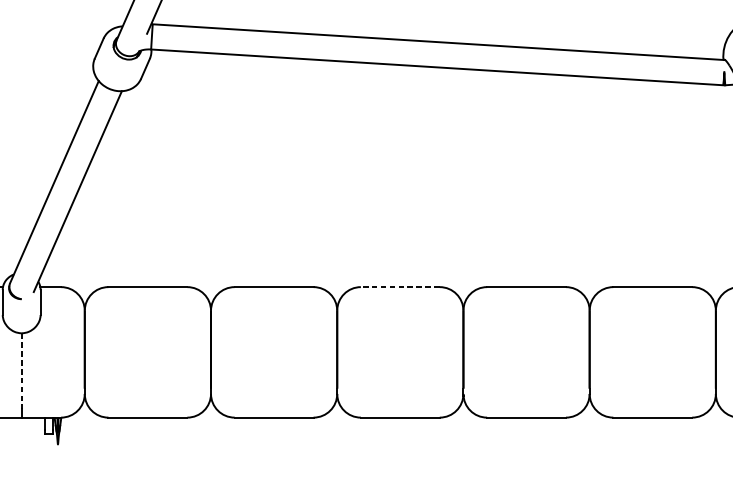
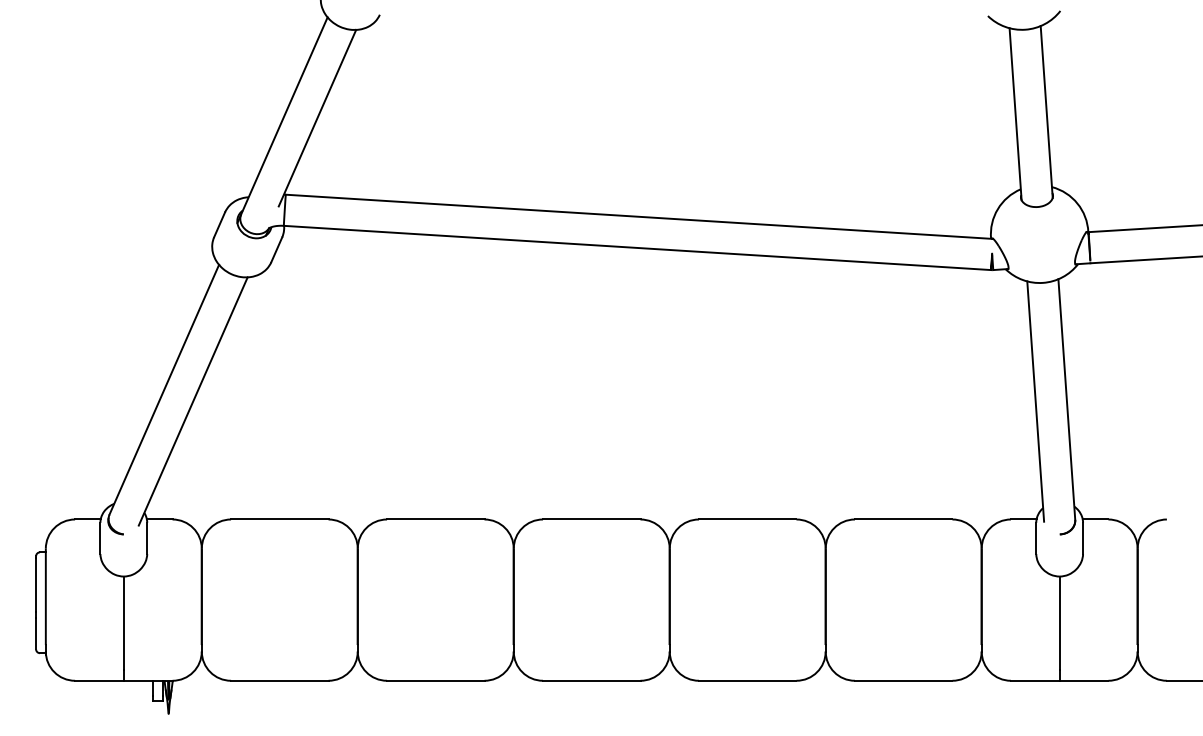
line: (400, 287) -> (591, 519), dashed -> solid
line: (21, 371) -> (123, 623), dashed -> solid

